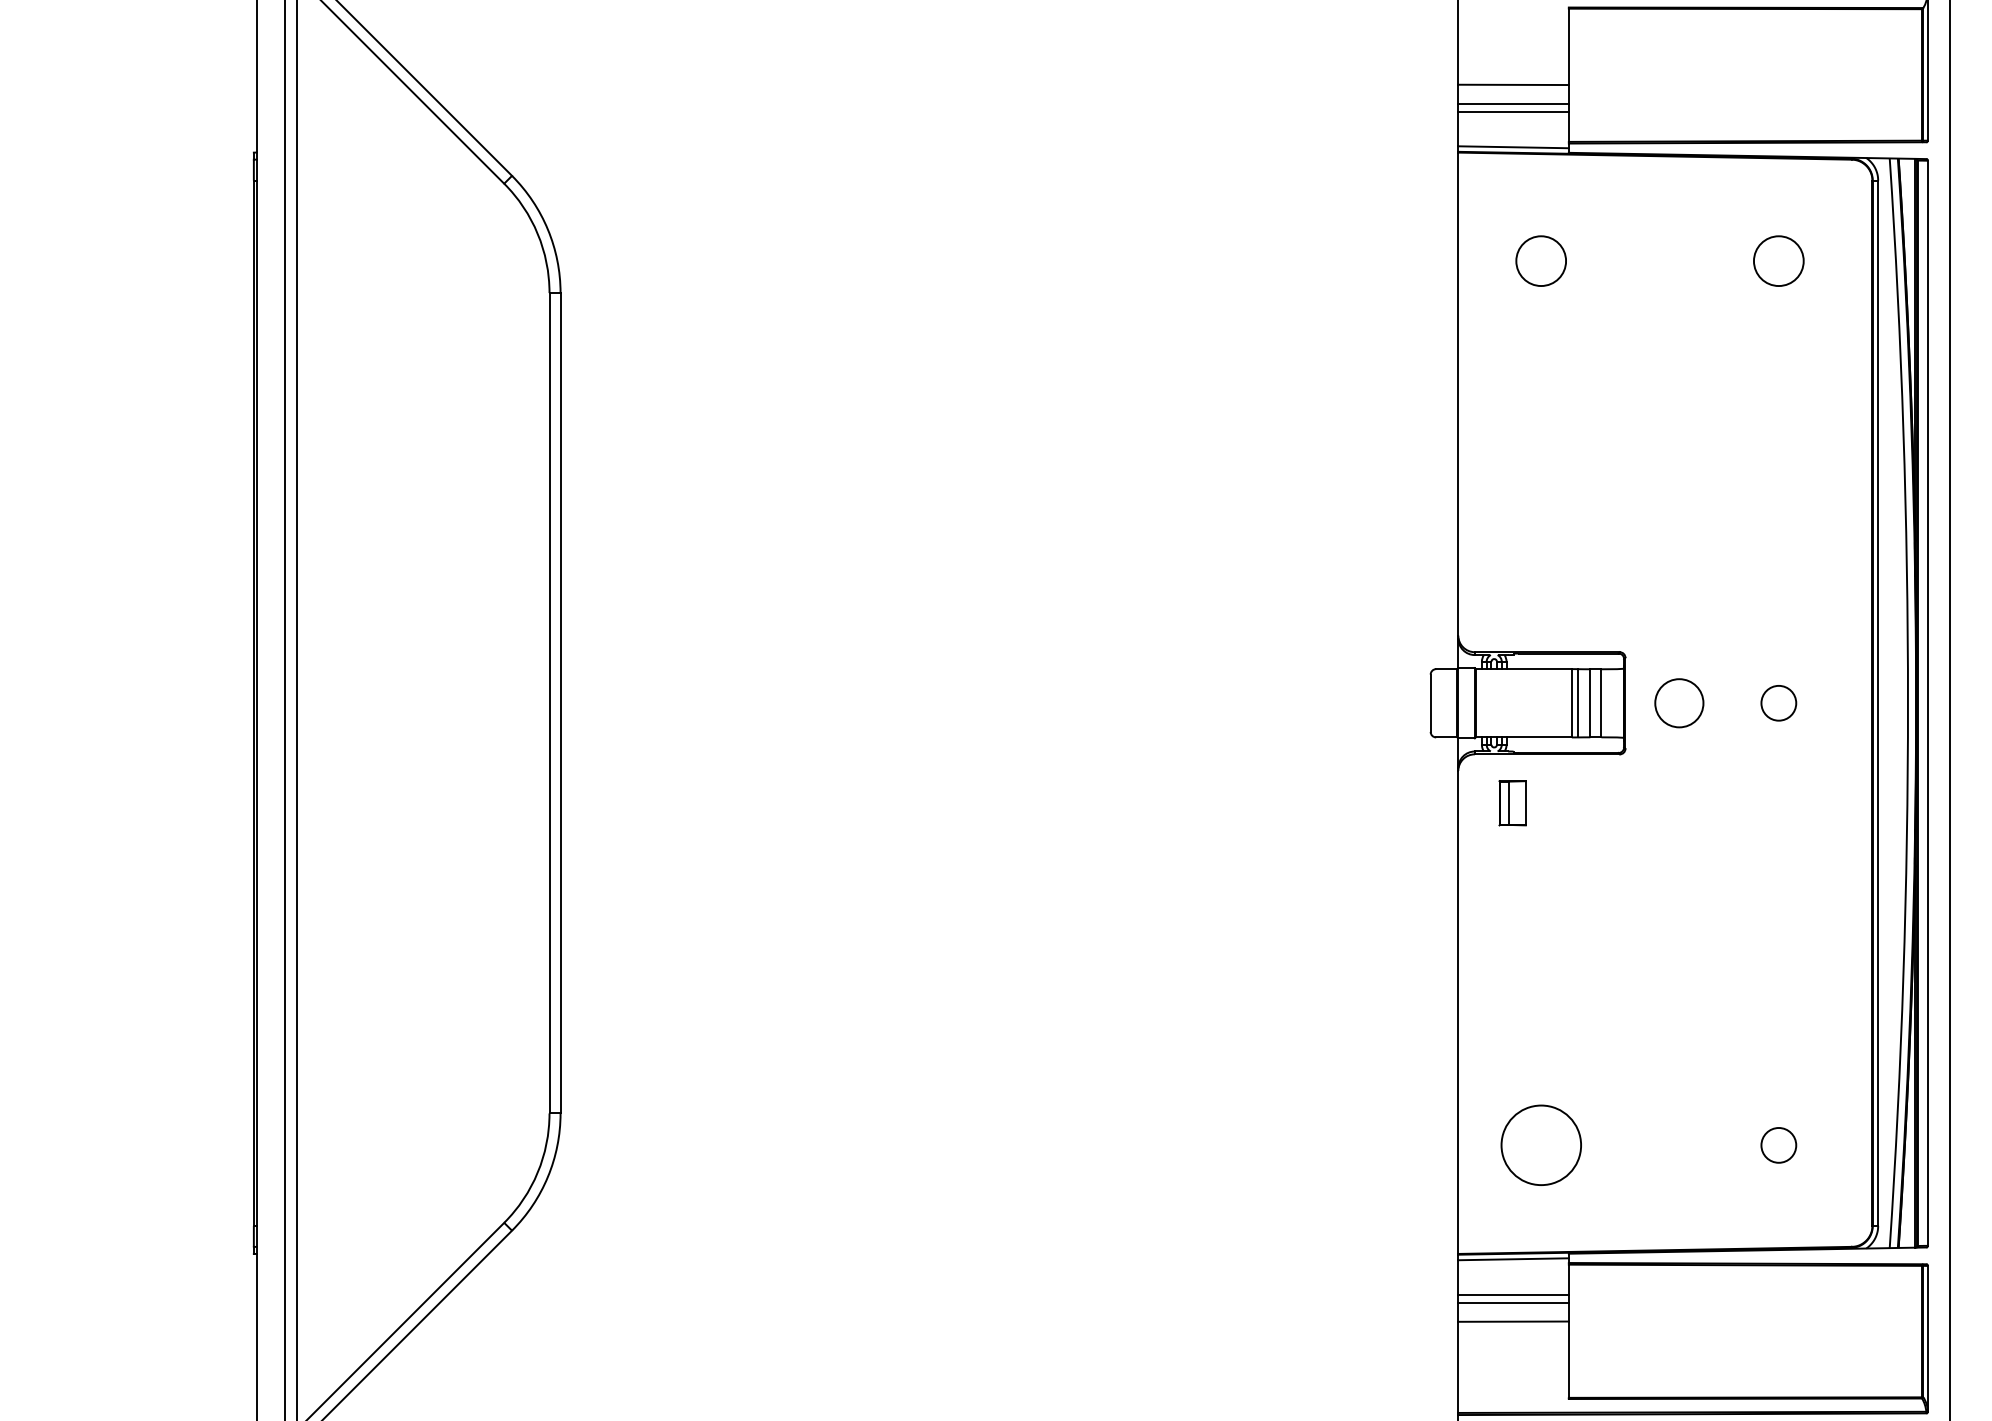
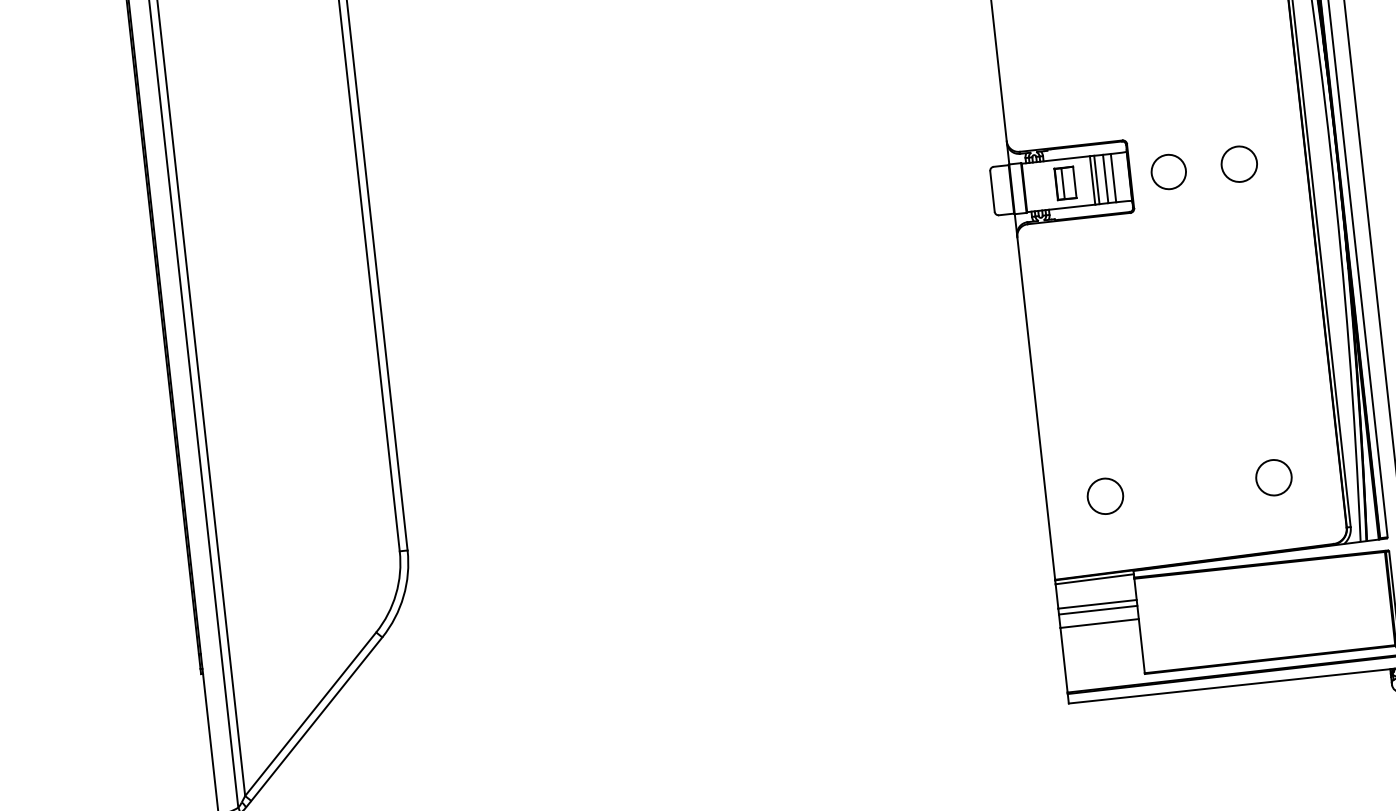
circle: (1778, 703) -> (1239, 164), size x1.43
part: (1512, 803) -> (1065, 183), moved
circle: (1540, 1145) -> (1104, 496), size x0.62
circle: (1778, 1145) -> (1273, 477), size x1.43

